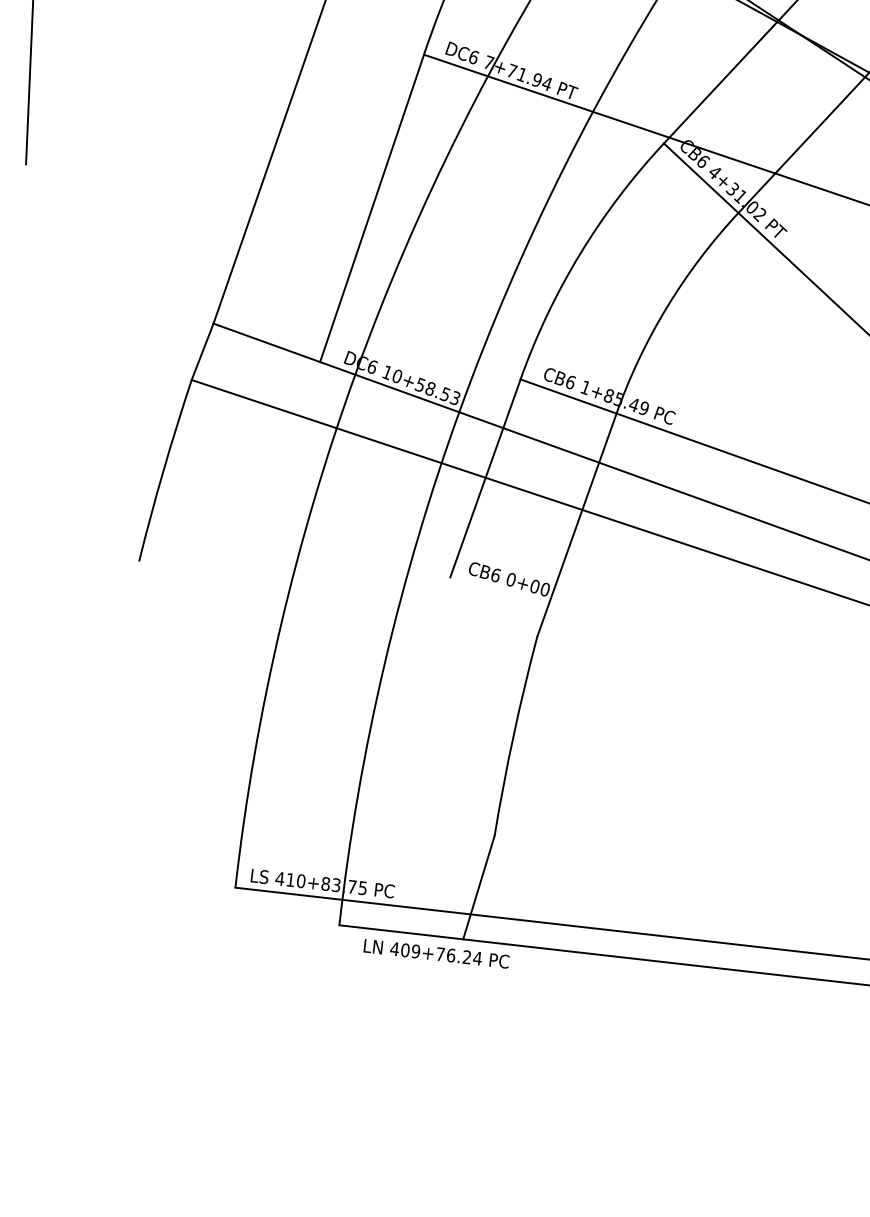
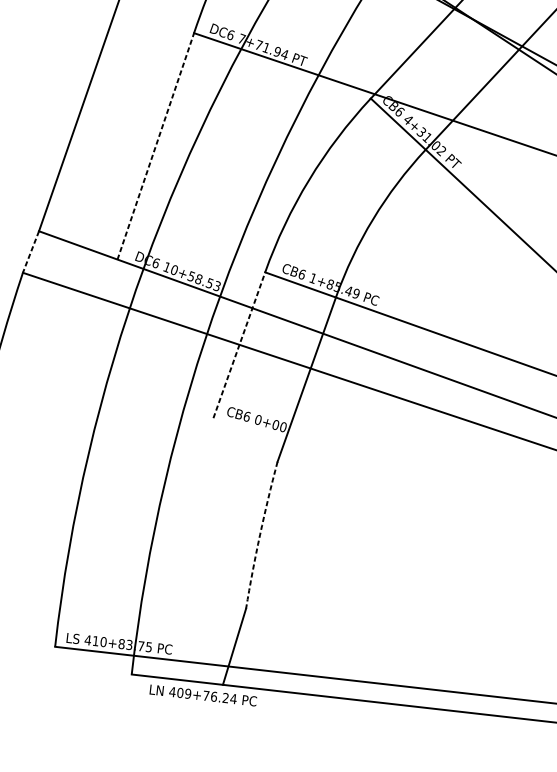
line: (372, 207) -> (156, 145), solid -> dashed
line: (202, 352) -> (30, 252), solid -> dashed
line: (485, 477) -> (239, 344), solid -> dashed
arc: (513, 735) -> (260, 534), solid -> dashed

